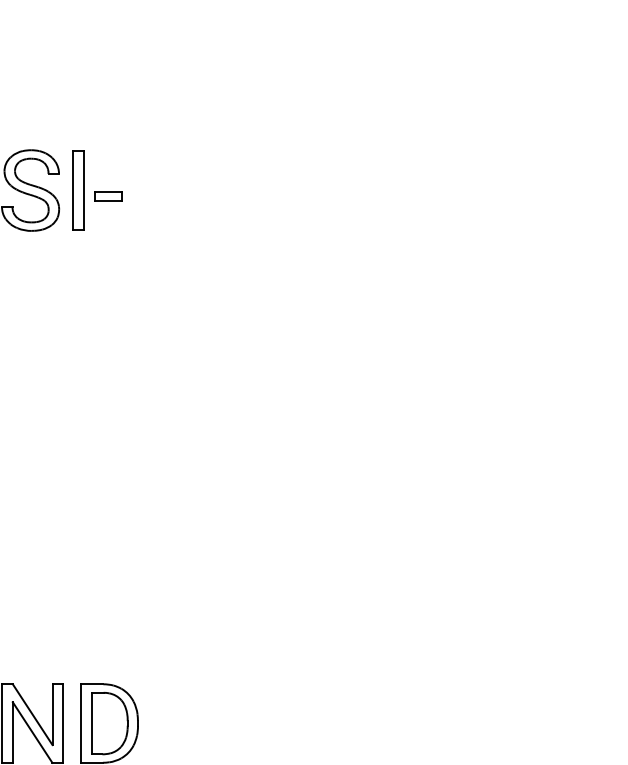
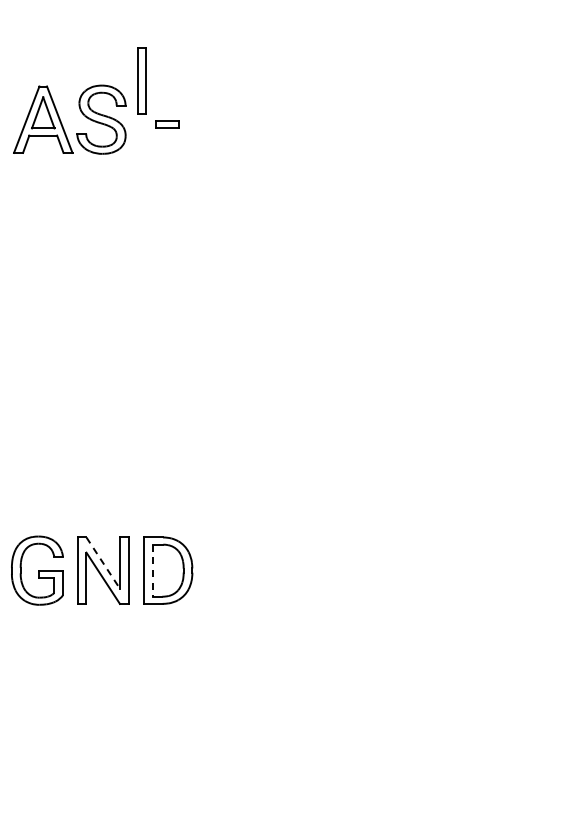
part: (77, 190) -> (141, 80), moved
line: (32, 715) -> (103, 563), solid -> dashed
line: (92, 724) -> (153, 571), solid -> dashed

